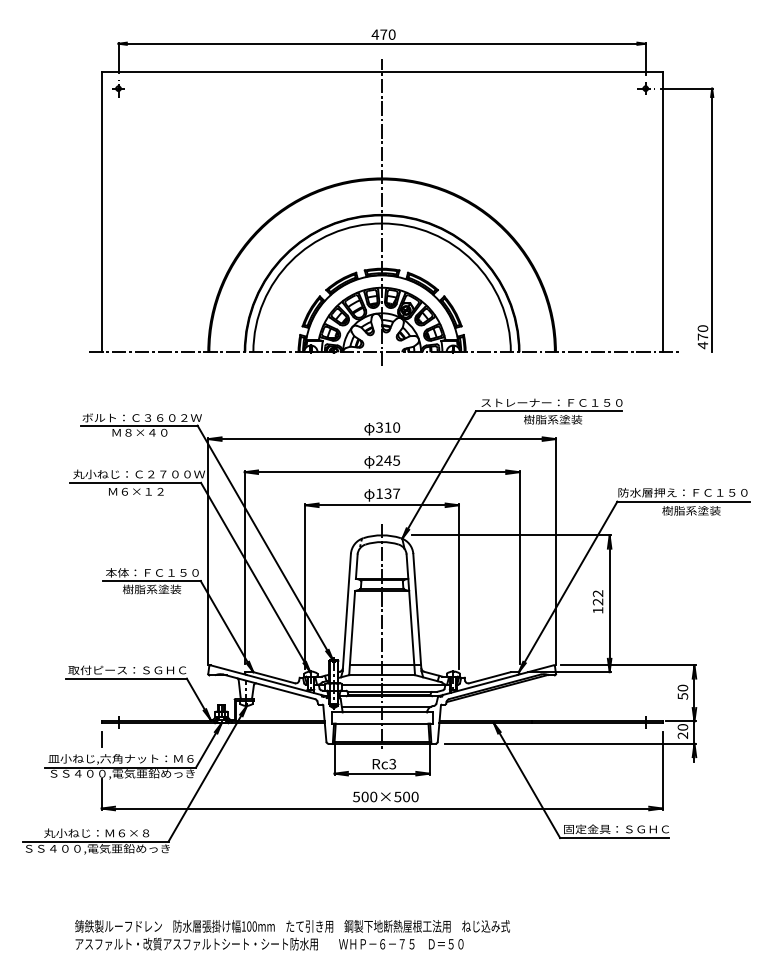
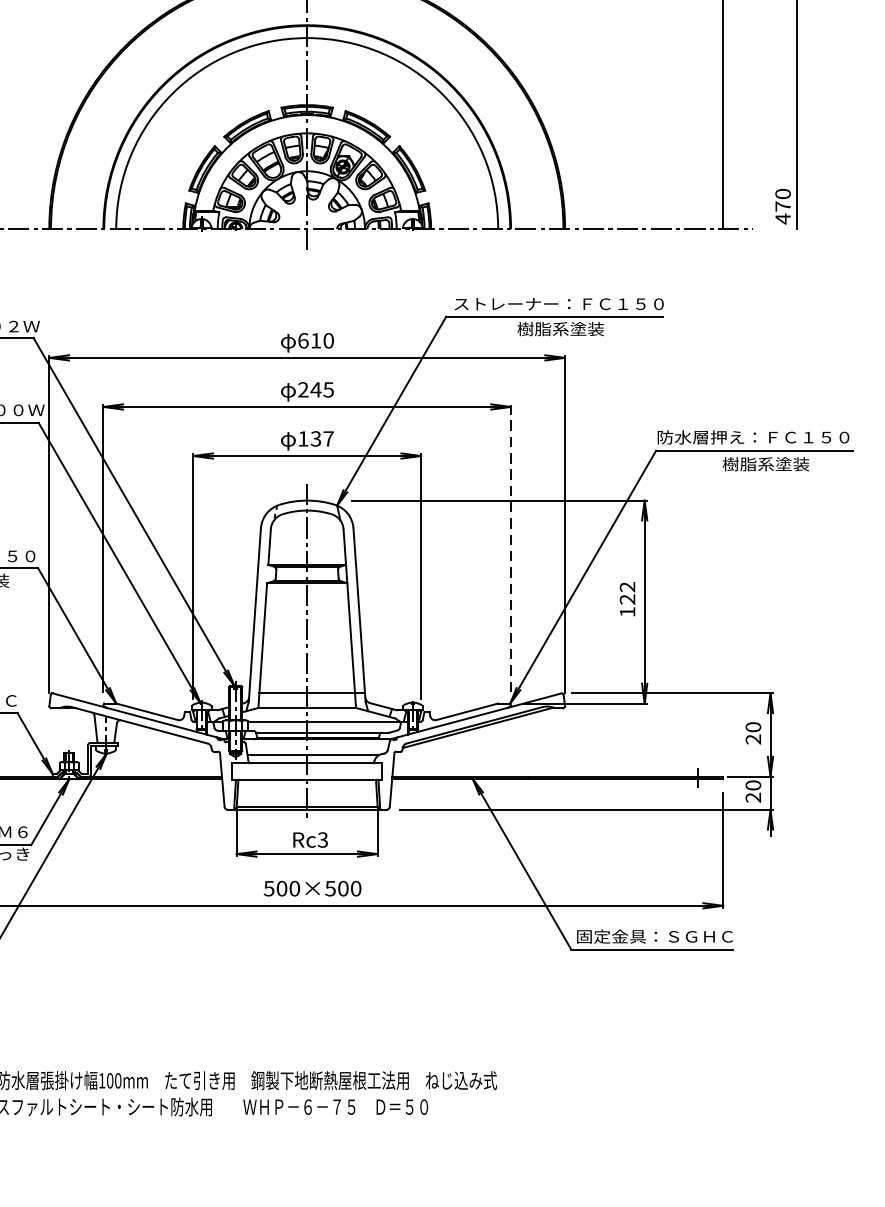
text: (379, 427) -> (303, 340), 310 -> 610
line: (519, 567) -> (510, 548), solid -> dashed
text: (682, 696) -> (752, 739), 50 -> 20

